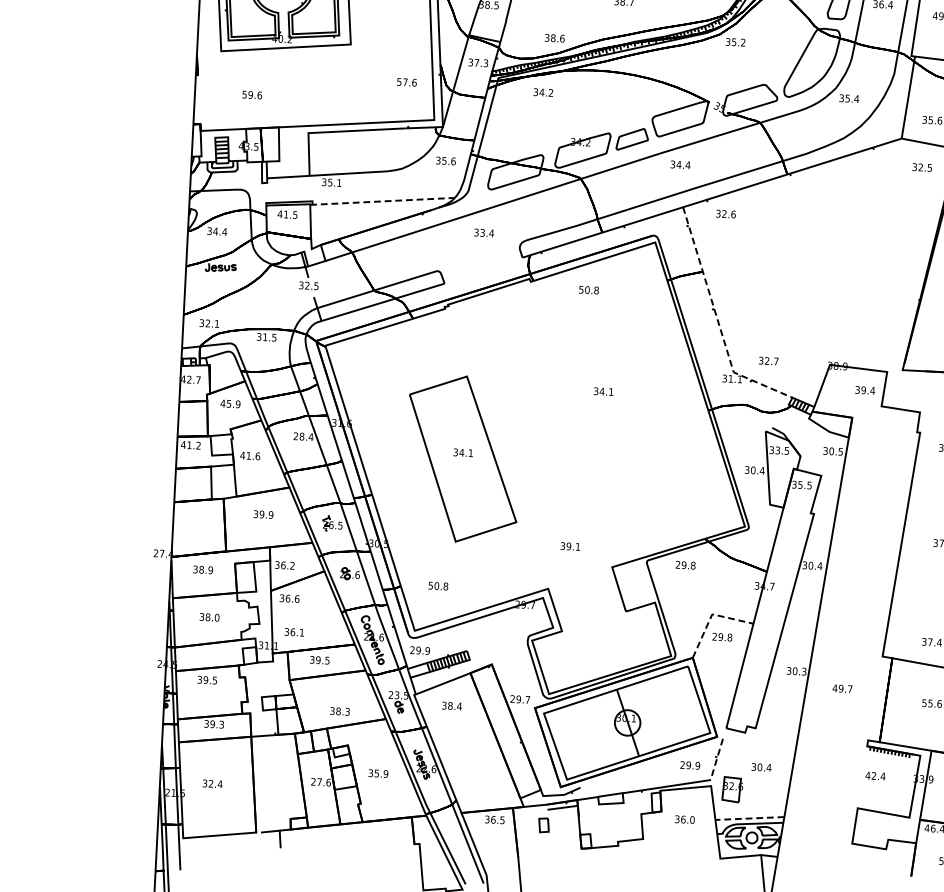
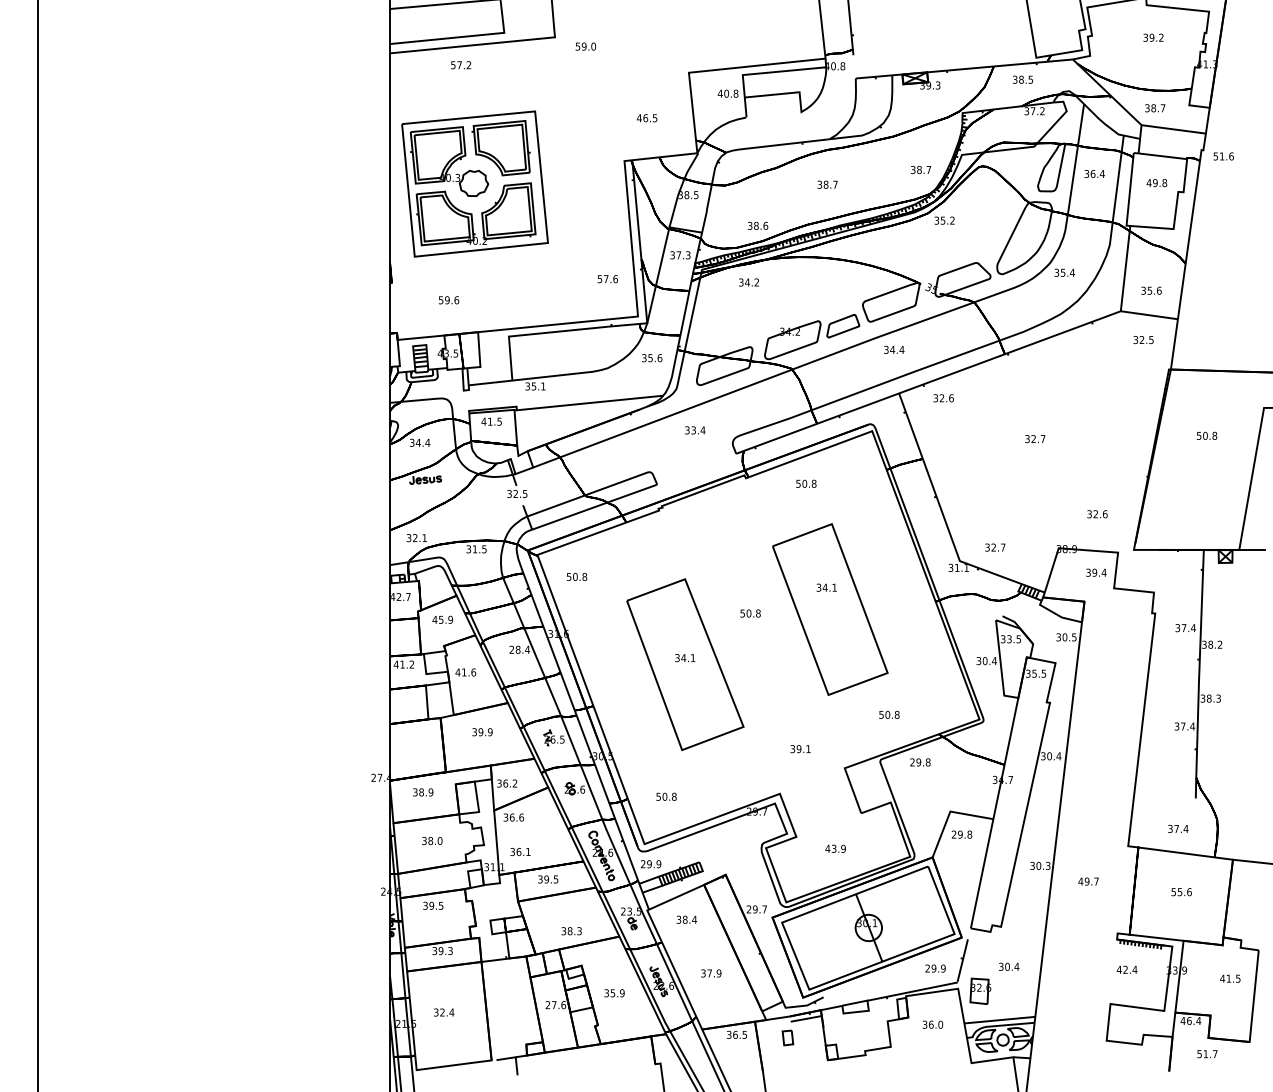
line: (382, 201) -> (588, 403), dashed -> solid
part: (812, 258) -> (1035, 439), added
line: (718, 321) -> (941, 509), dashed -> solid
part: (869, 334) -> (1097, 514), added
part: (362, 368) -> (576, 576), added
part: (528, 412) -> (750, 613), added
part: (606, 412) -> (830, 609), added
part: (658, 517) -> (889, 714), added
line: (711, 616) -> (949, 813), dashed -> solid
part: (599, 644) -> (835, 848), added
line: (716, 758) -> (962, 960), dashed -> solid
part: (473, 759) -> (711, 973), added
line: (749, 818) -> (999, 1020), dashed -> solid

